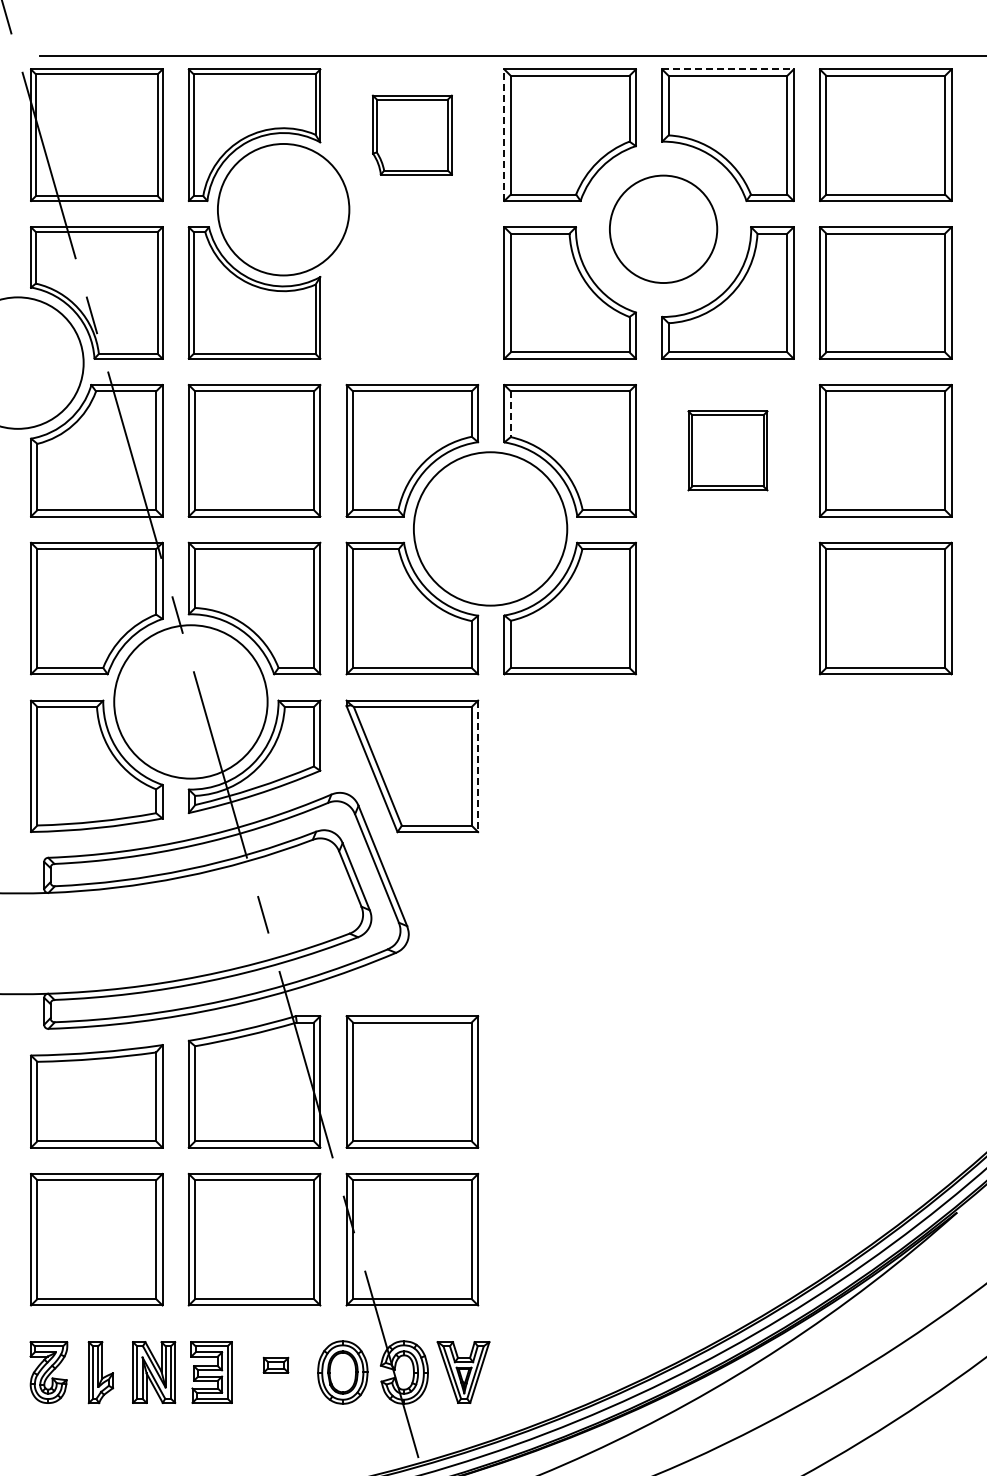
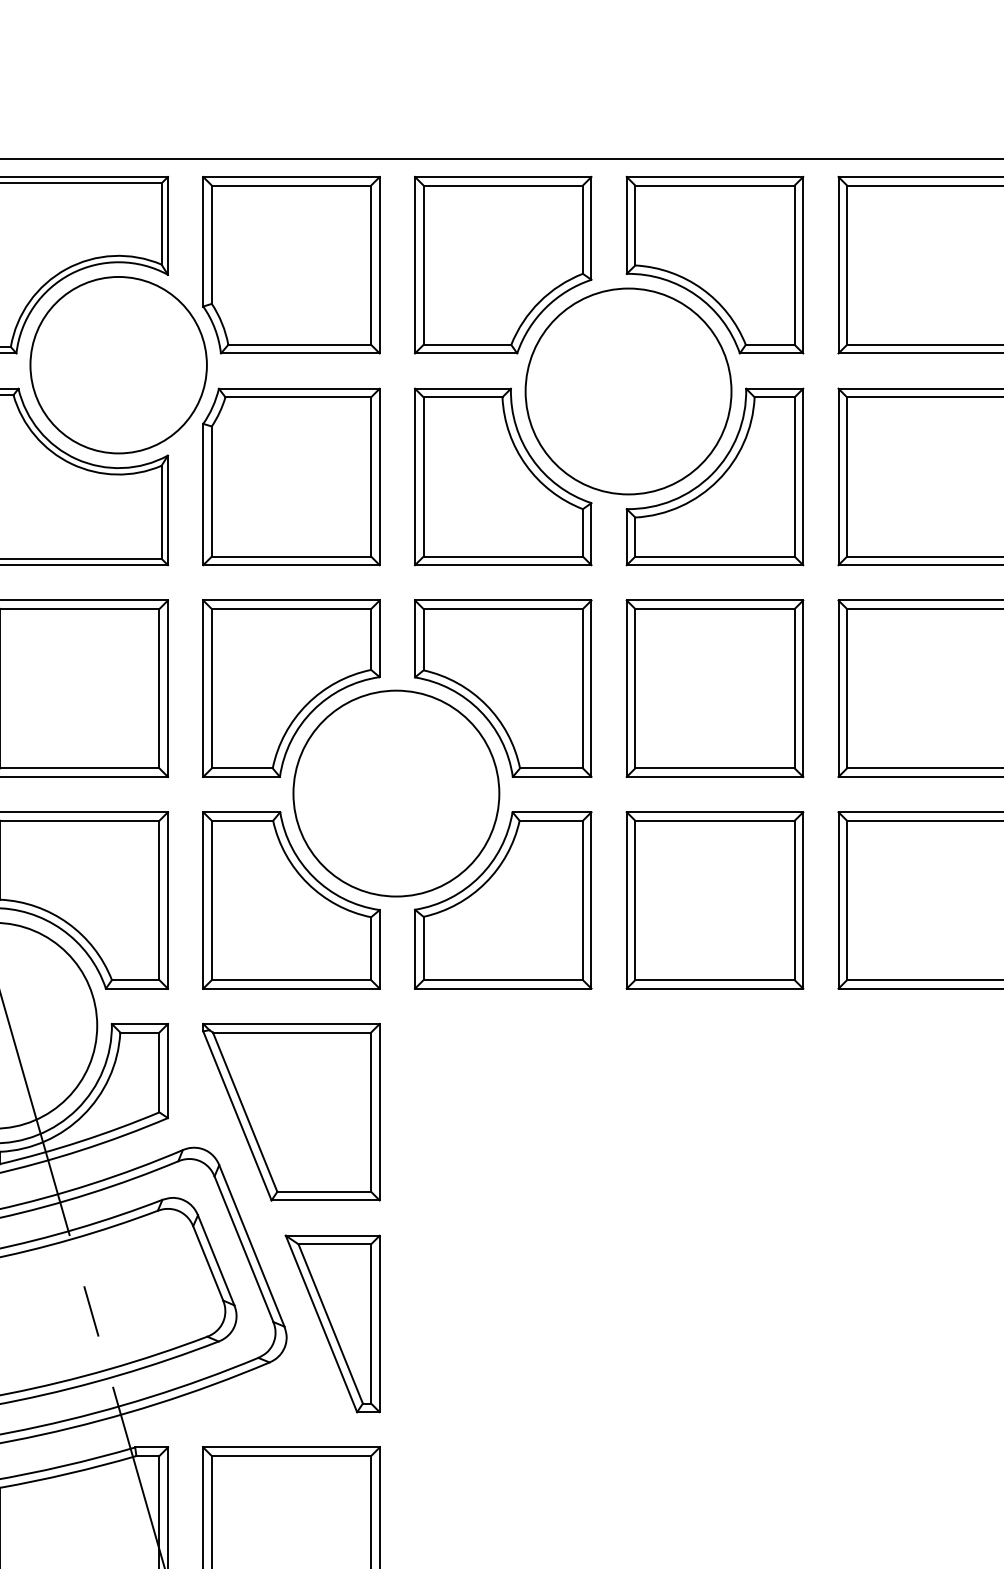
line: (727, 69) -> (714, 177), dashed -> solid
part: (412, 134) -> (291, 264), size x1.67
line: (504, 135) -> (415, 265), dashed -> solid
circle: (663, 229) -> (628, 391), size x1.43
part: (412, 292) -> (291, 476), added
line: (510, 414) -> (423, 640), dashed -> solid
part: (727, 450) -> (714, 688), size x1.67
part: (727, 608) -> (714, 900), added
line: (478, 766) -> (380, 1112), dashed -> solid
part: (443, 923) -> (333, 1323), added

